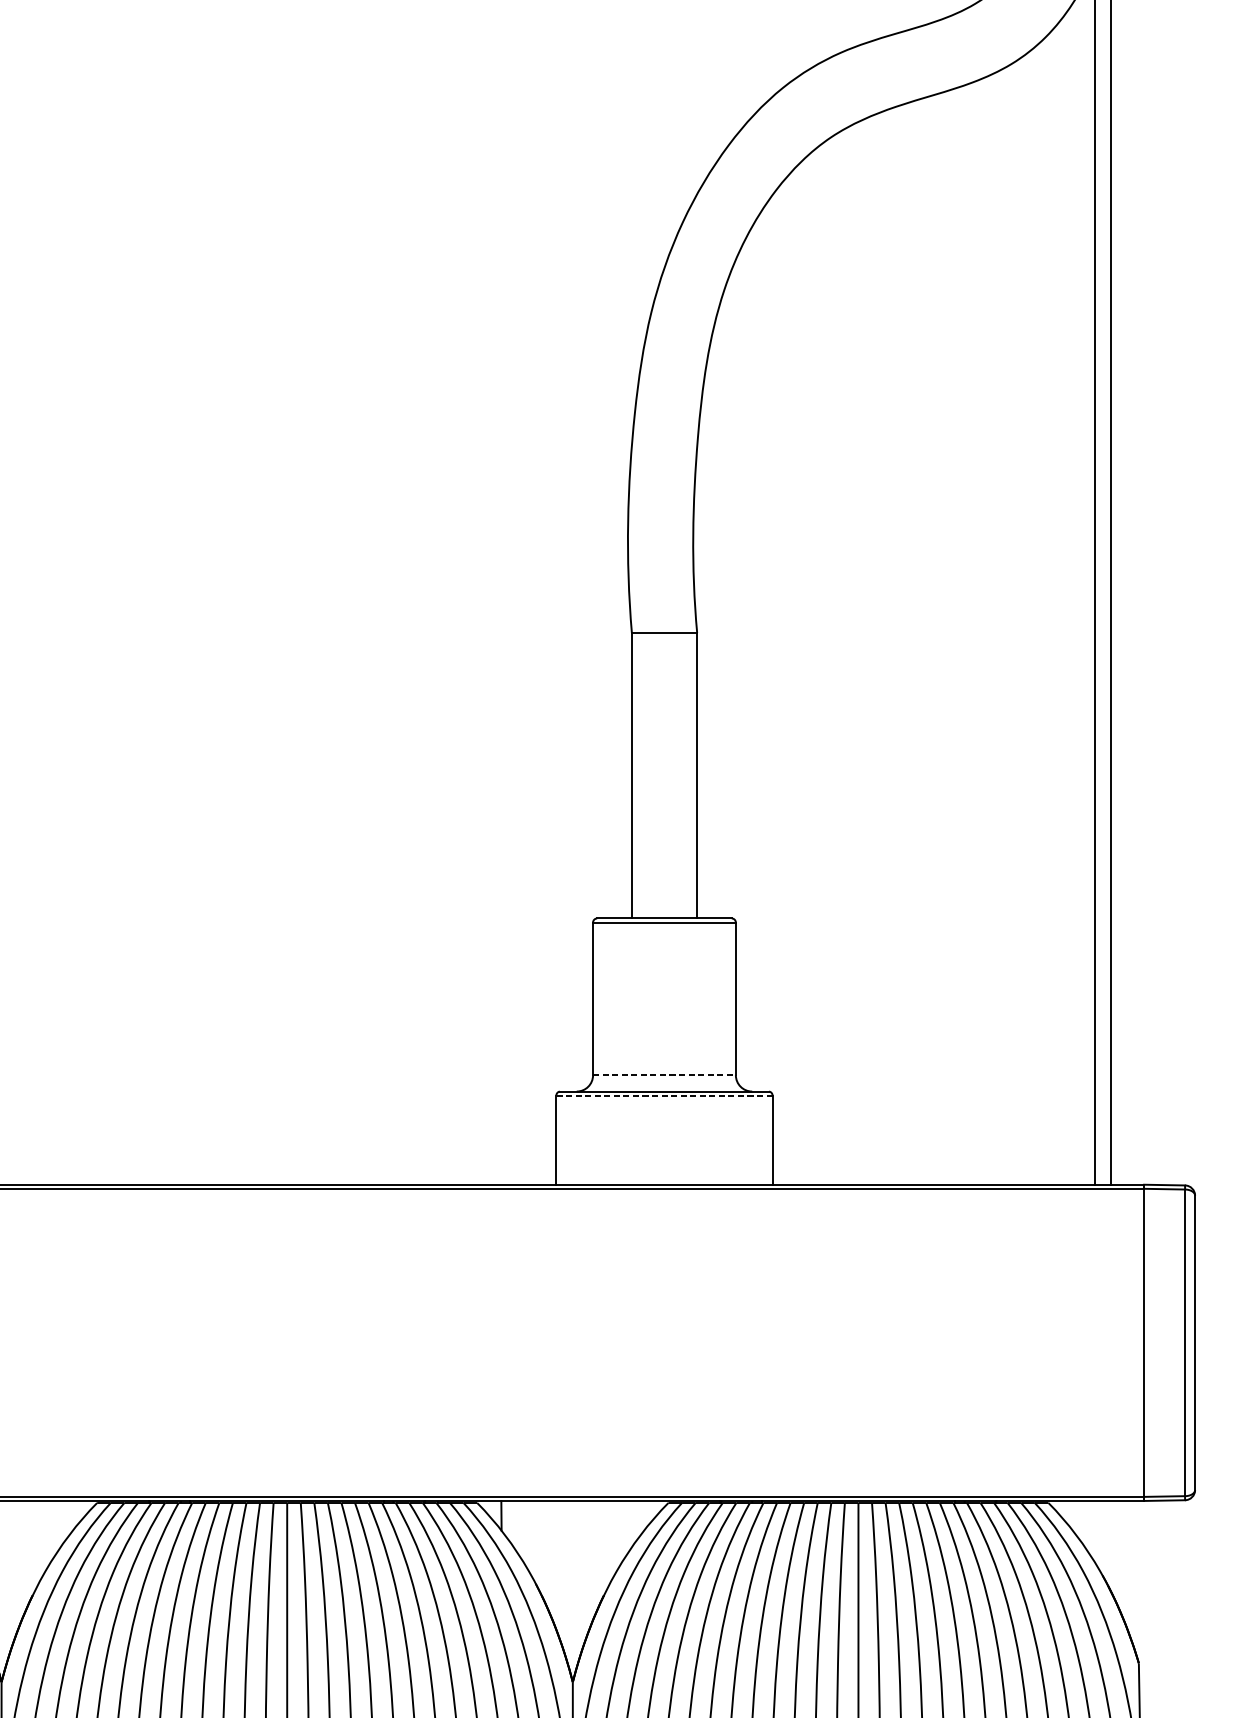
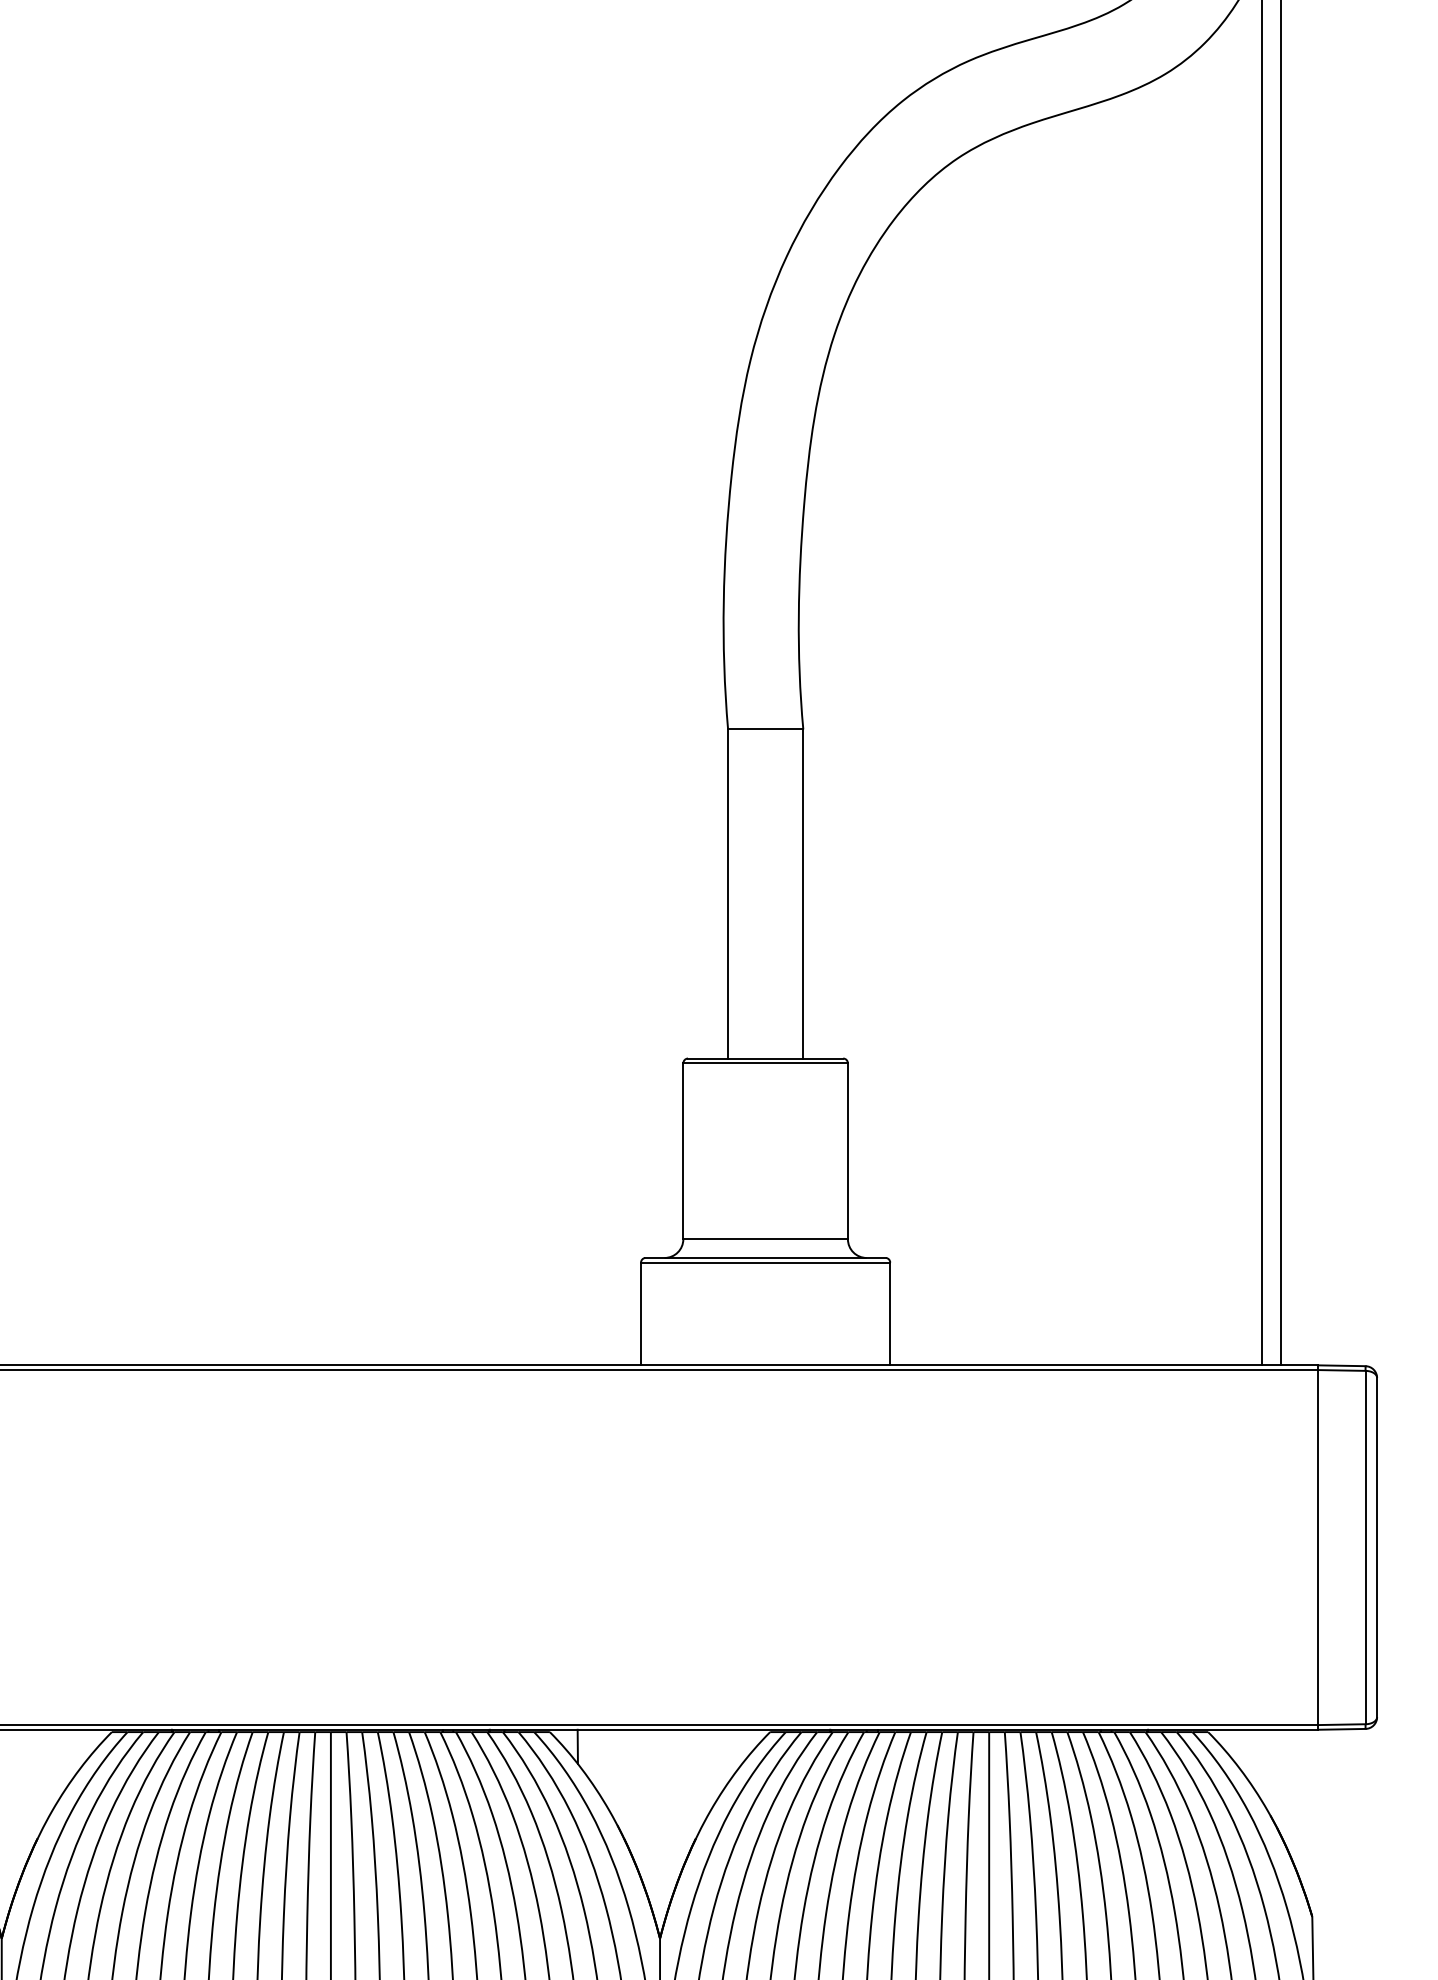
line: (665, 1075) -> (766, 1239), dashed -> solid
line: (664, 1095) -> (765, 1262), dashed -> solid

